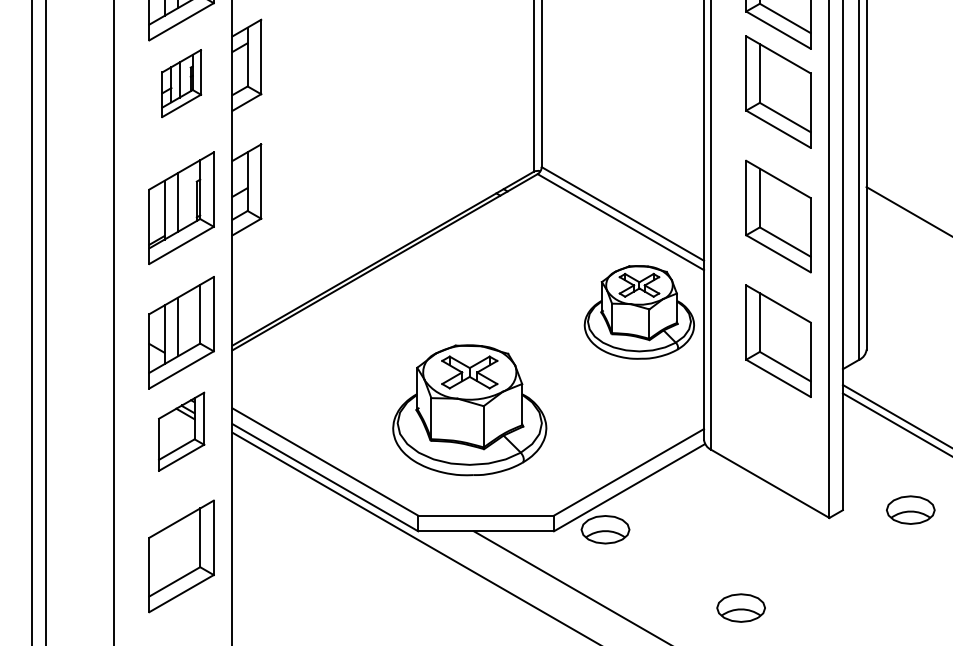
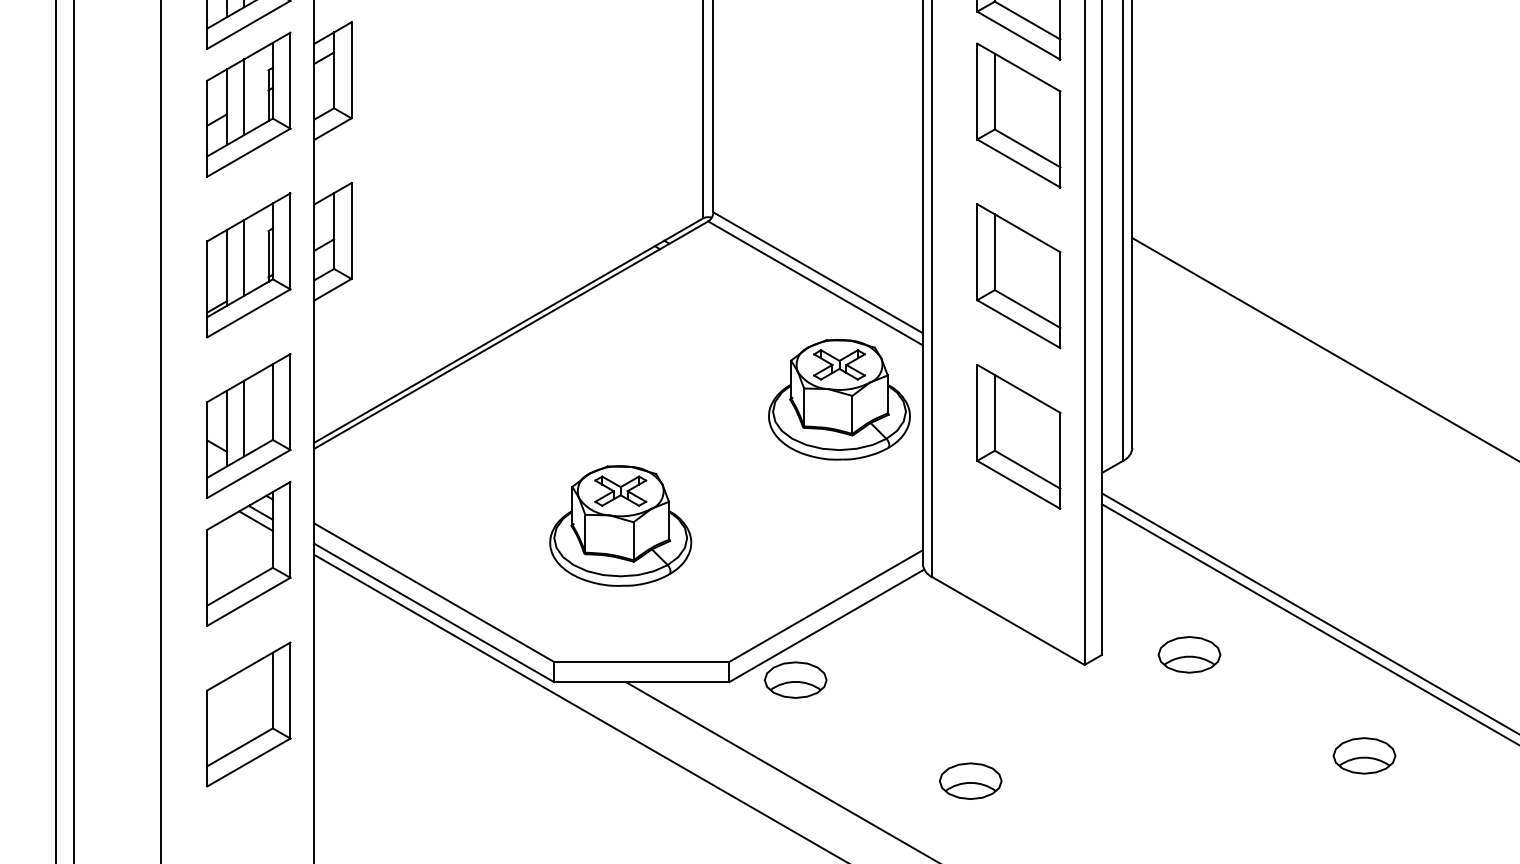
part: (181, 83) -> (248, 104), size x1.67
part: (469, 409) -> (620, 525), size x0.71
part: (181, 431) -> (248, 553), size x1.43

